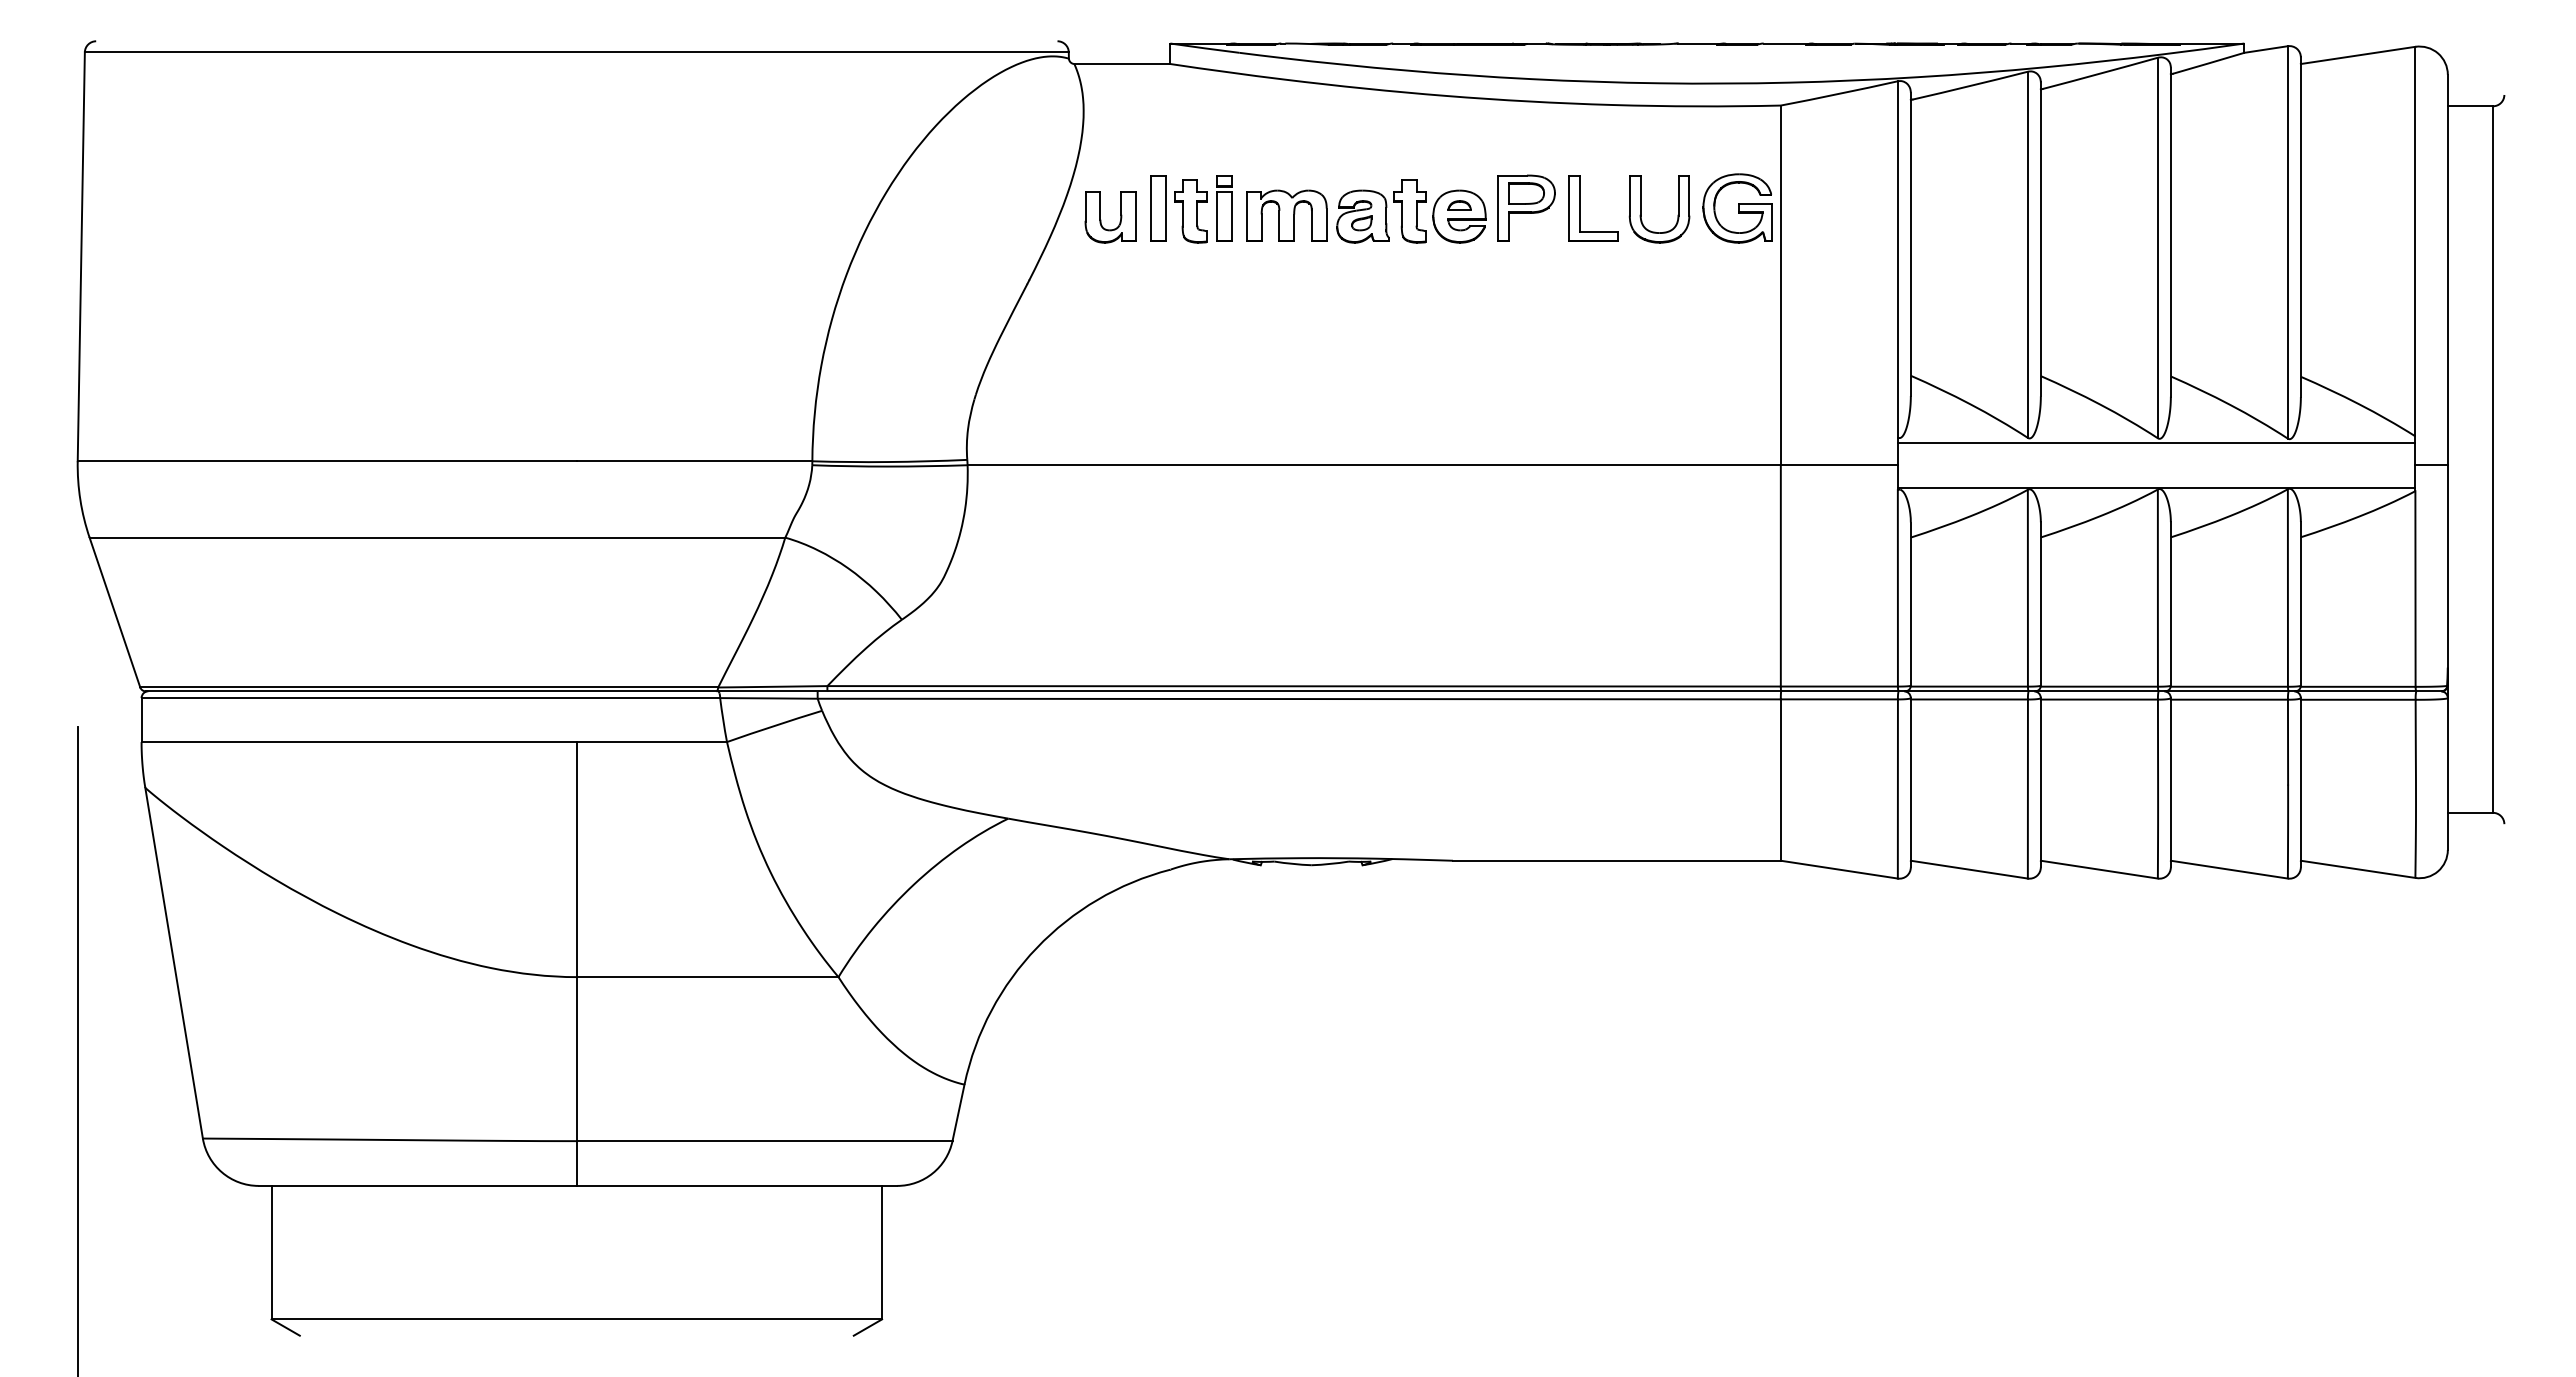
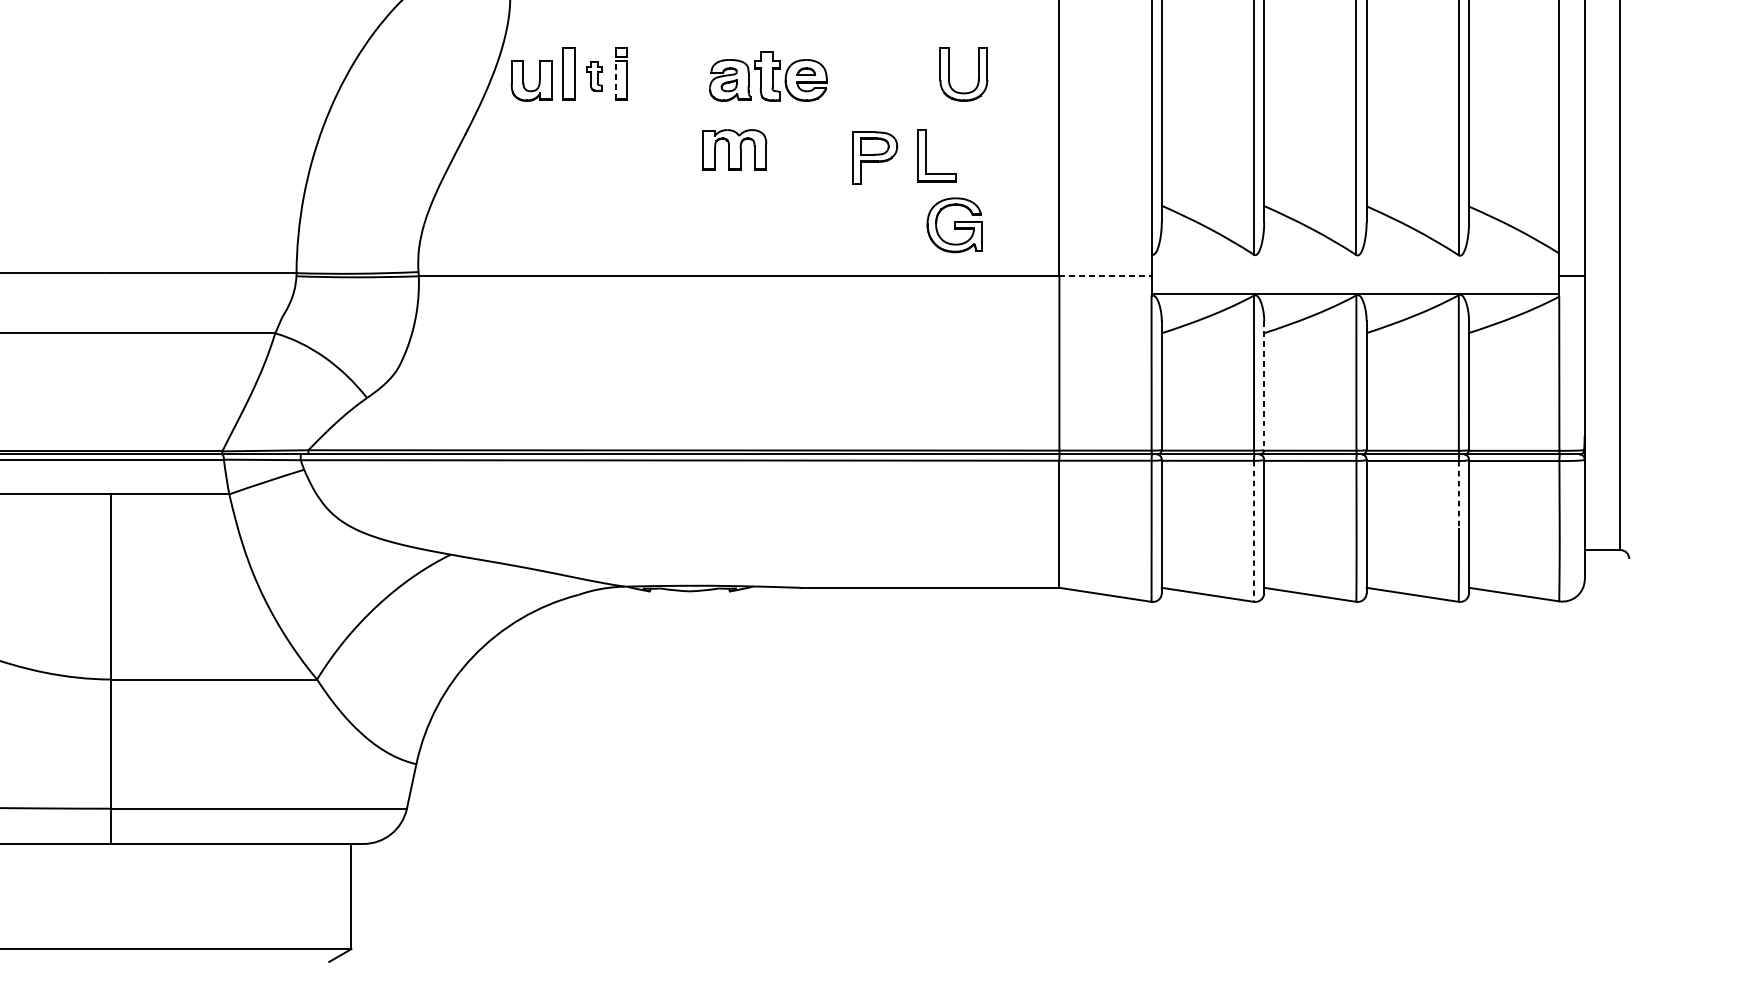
part: (1526, 207) -> (874, 157), moved
part: (1580, 208) -> (926, 155), moved
part: (1737, 208) -> (954, 225), moved
part: (1190, 211) -> (594, 76), size x0.6
part: (1286, 215) -> (734, 149), moved
line: (1217, 216) -> (615, 80), solid -> dashed
line: (2156, 442) -> (1355, 258), removed
line: (1839, 465) -> (1105, 276), solid -> dashed
line: (2040, 604) -> (1263, 385), solid -> dashed
line: (2288, 742) -> (1459, 494), solid -> dashed
line: (2027, 789) -> (1253, 531), solid -> dashed

